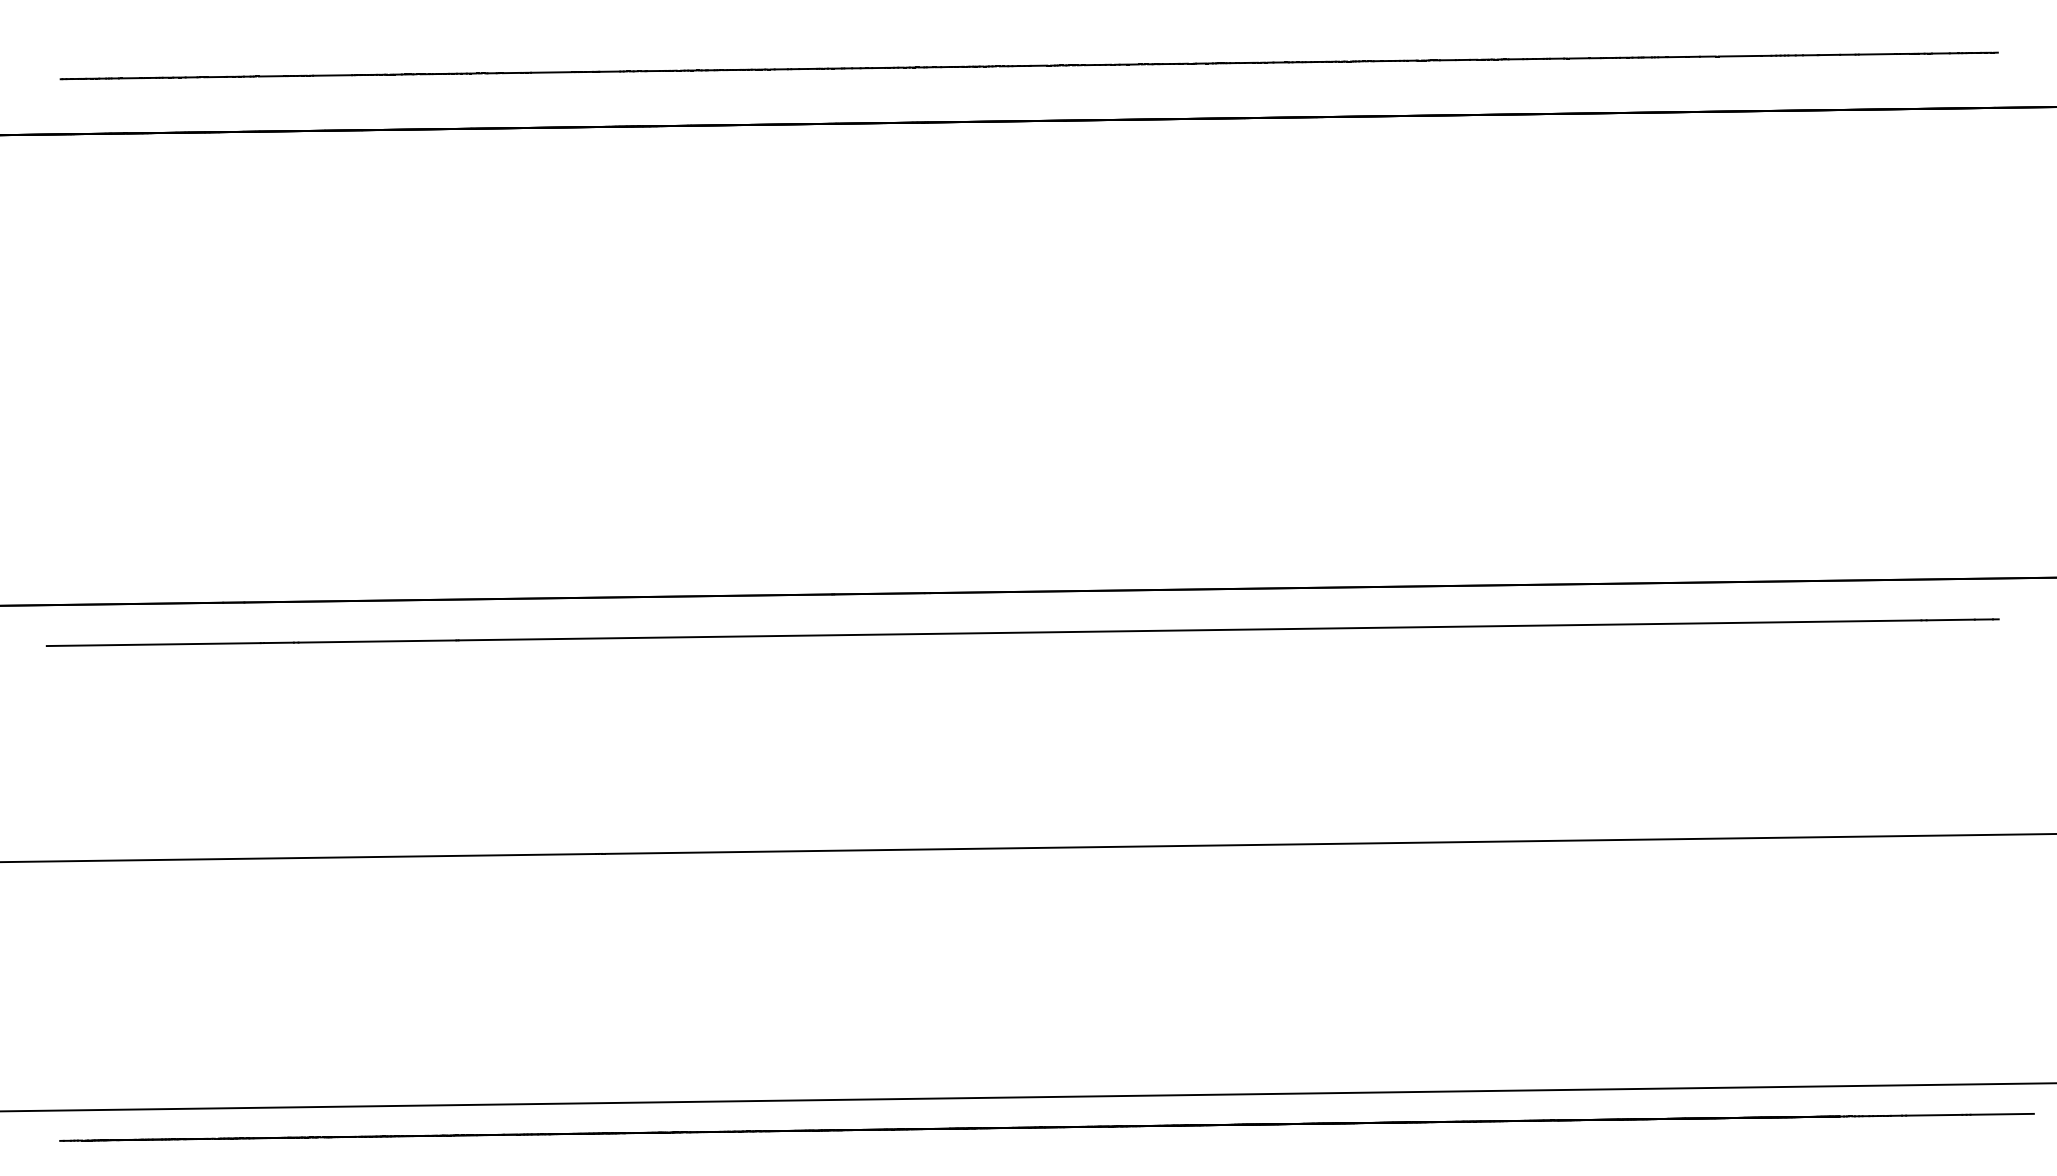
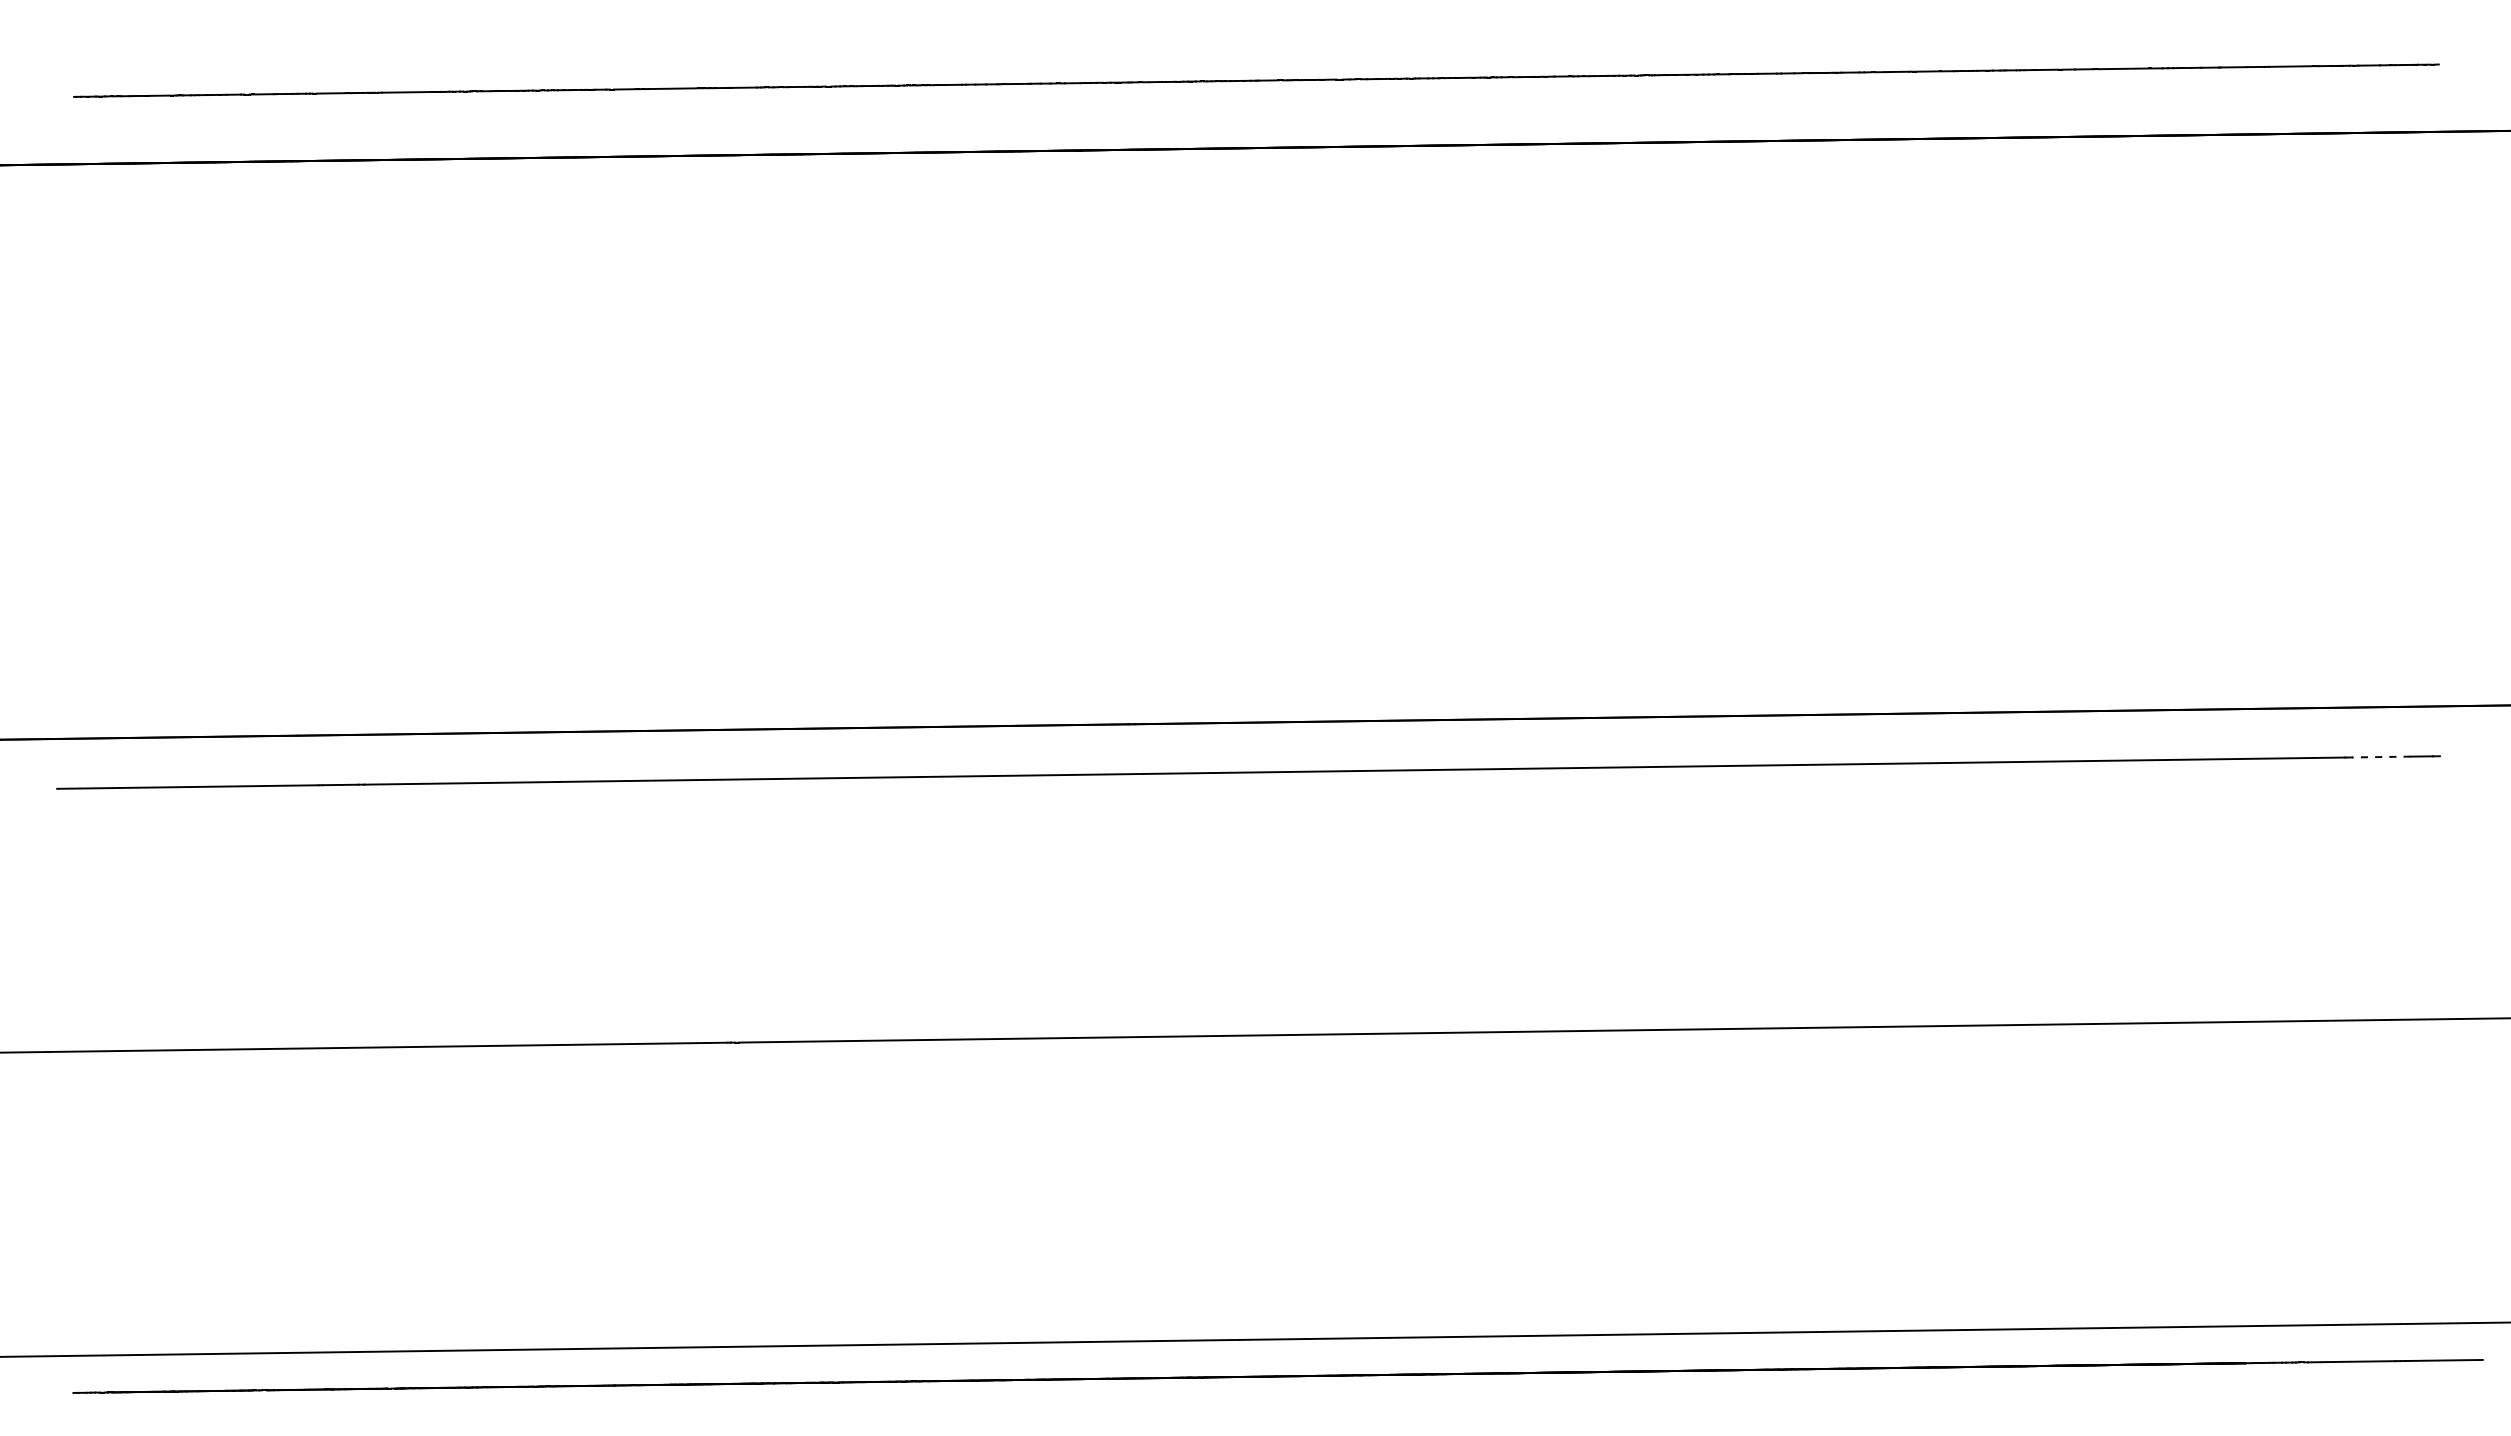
line: (1950, 620) -> (2380, 757), solid -> dashed

